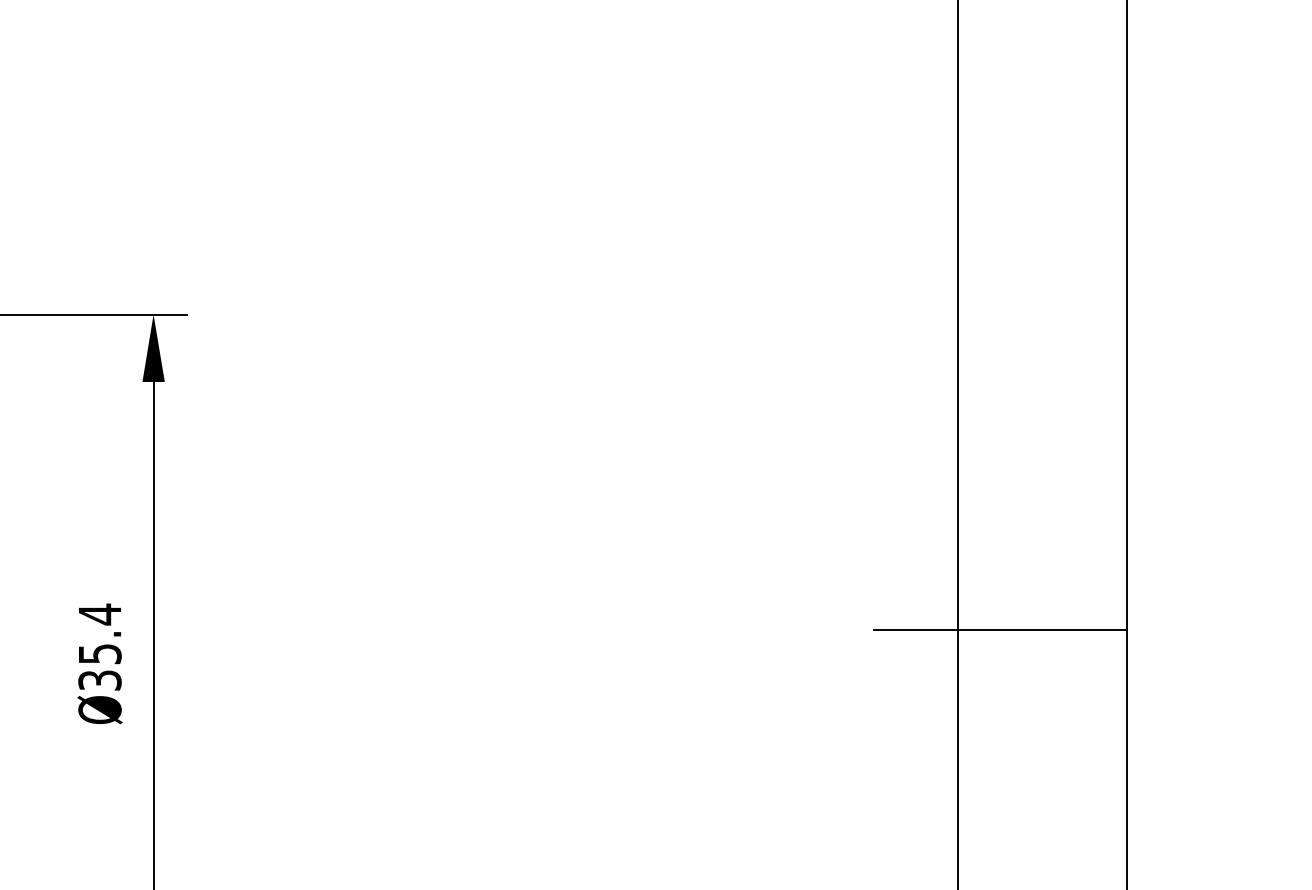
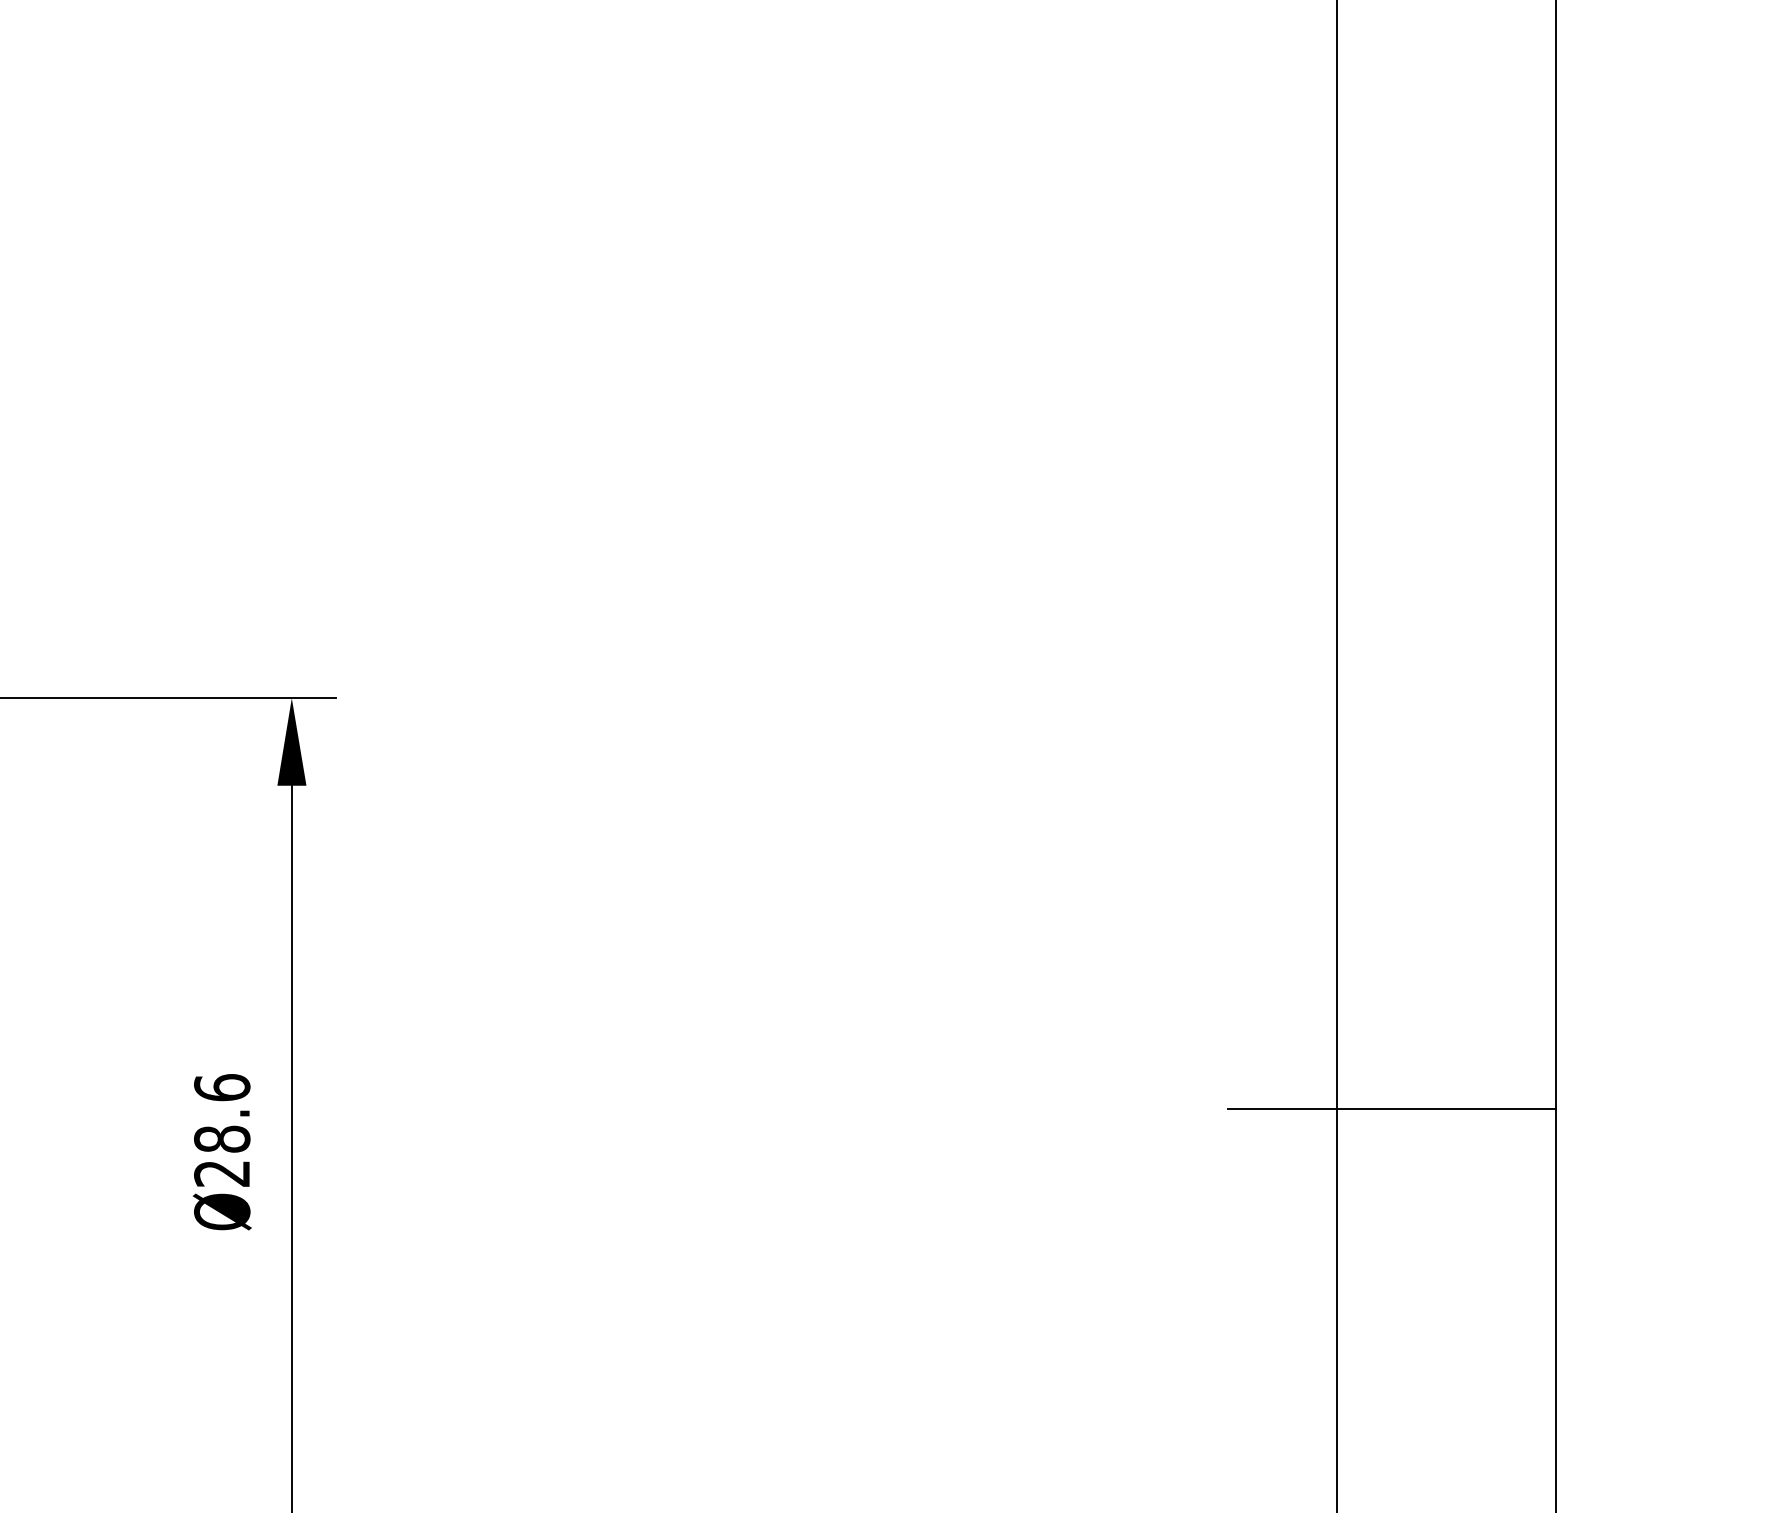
text: (100, 646) -> (222, 1129), Ø35.4 -> Ø28.6

